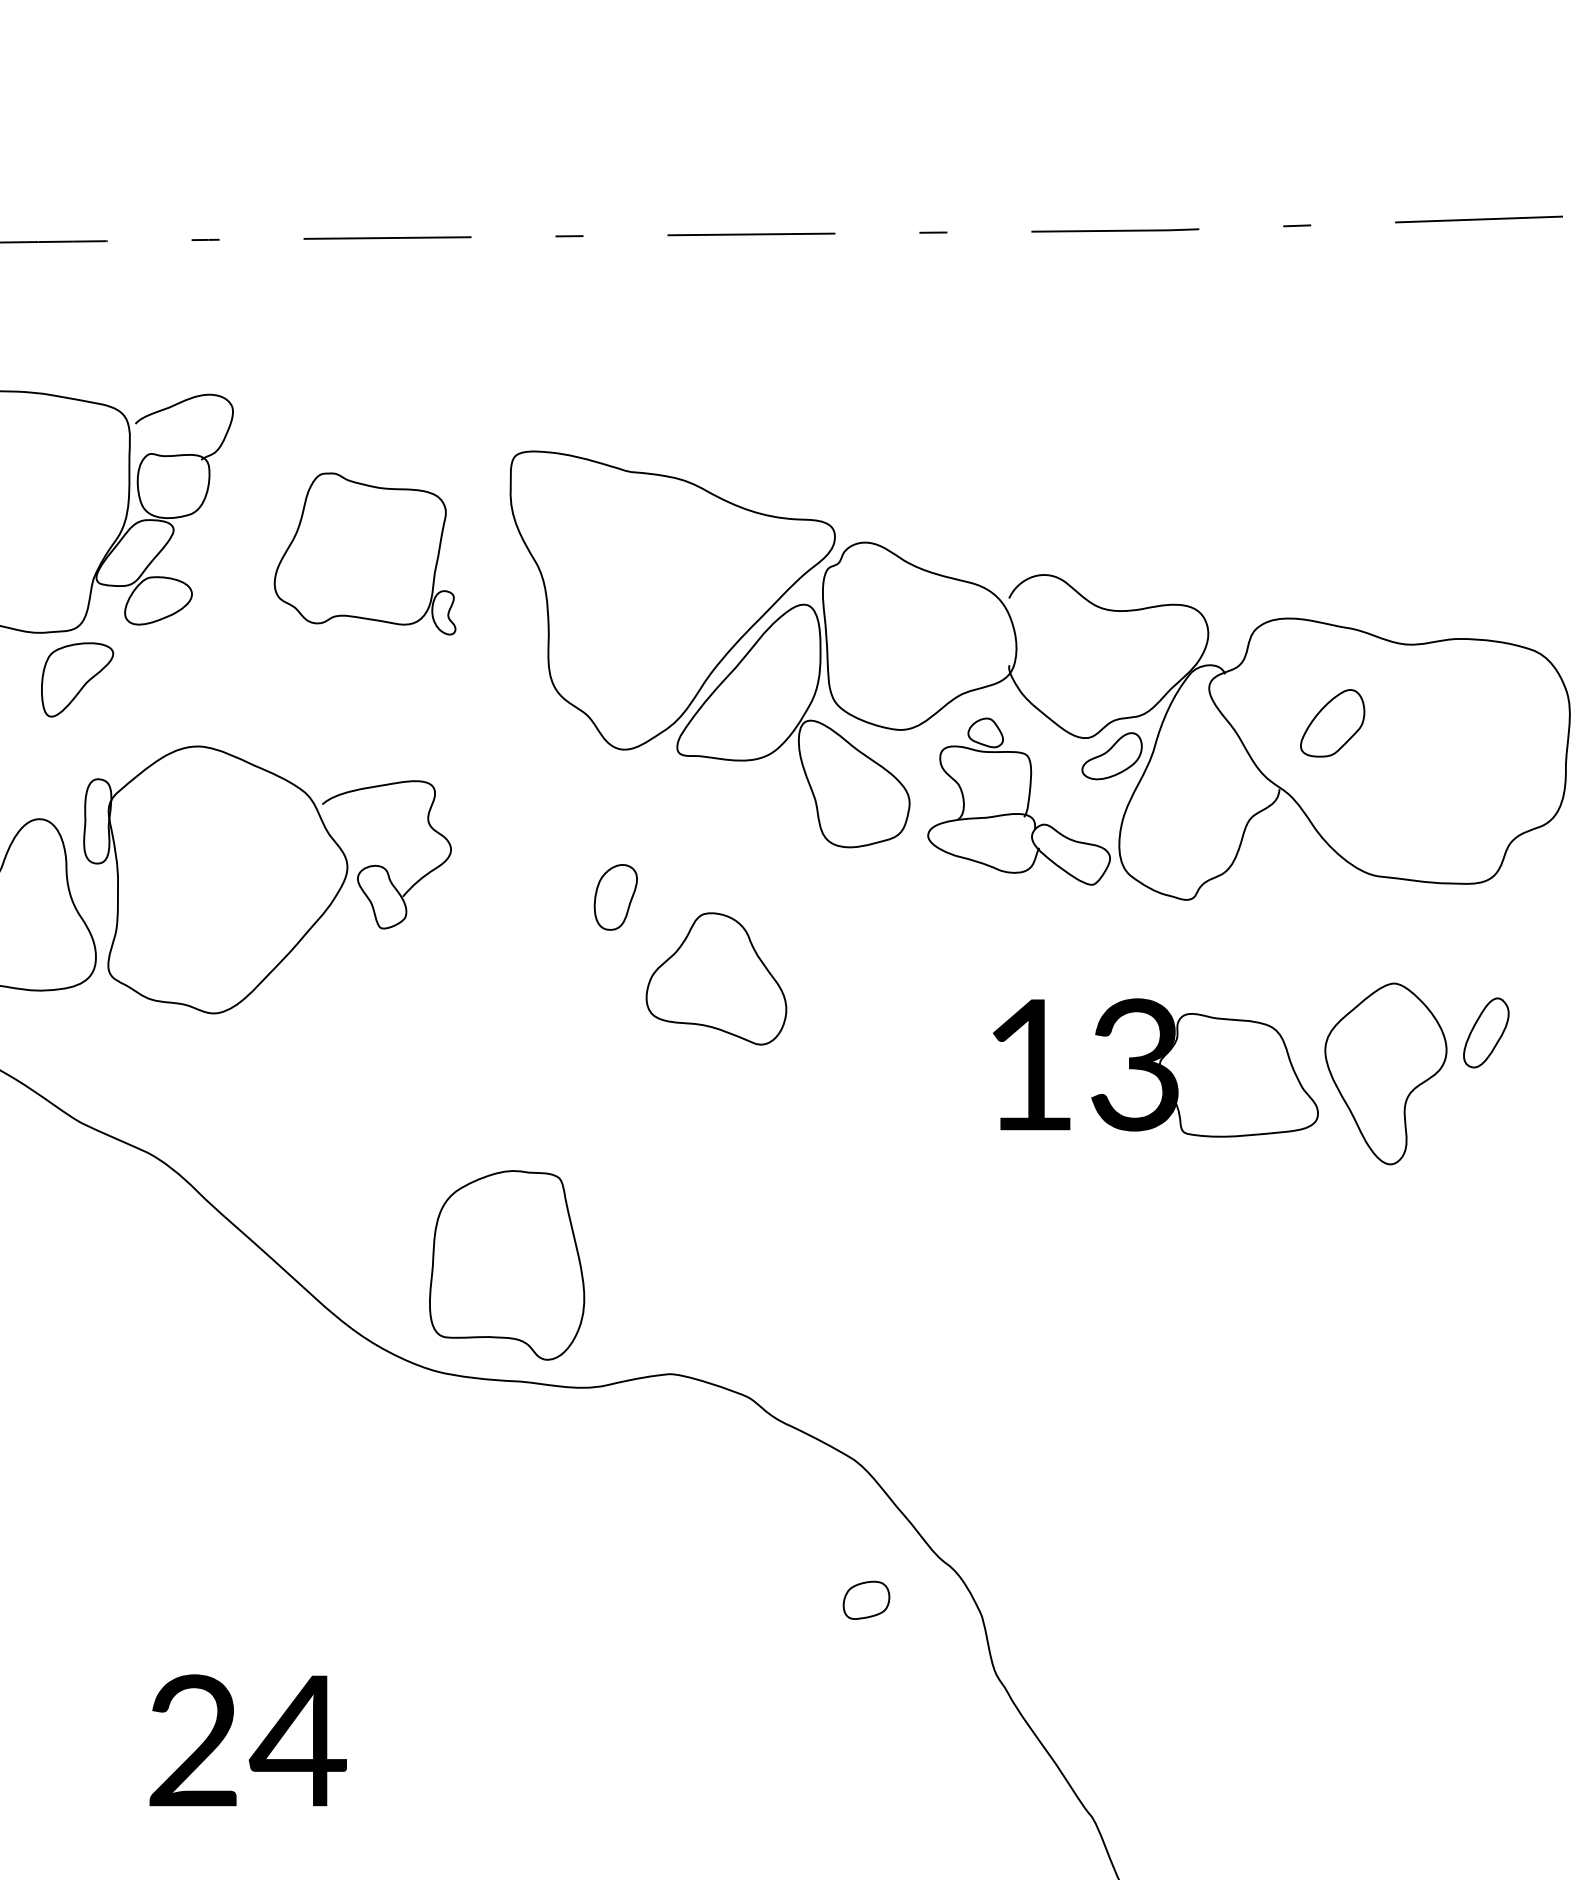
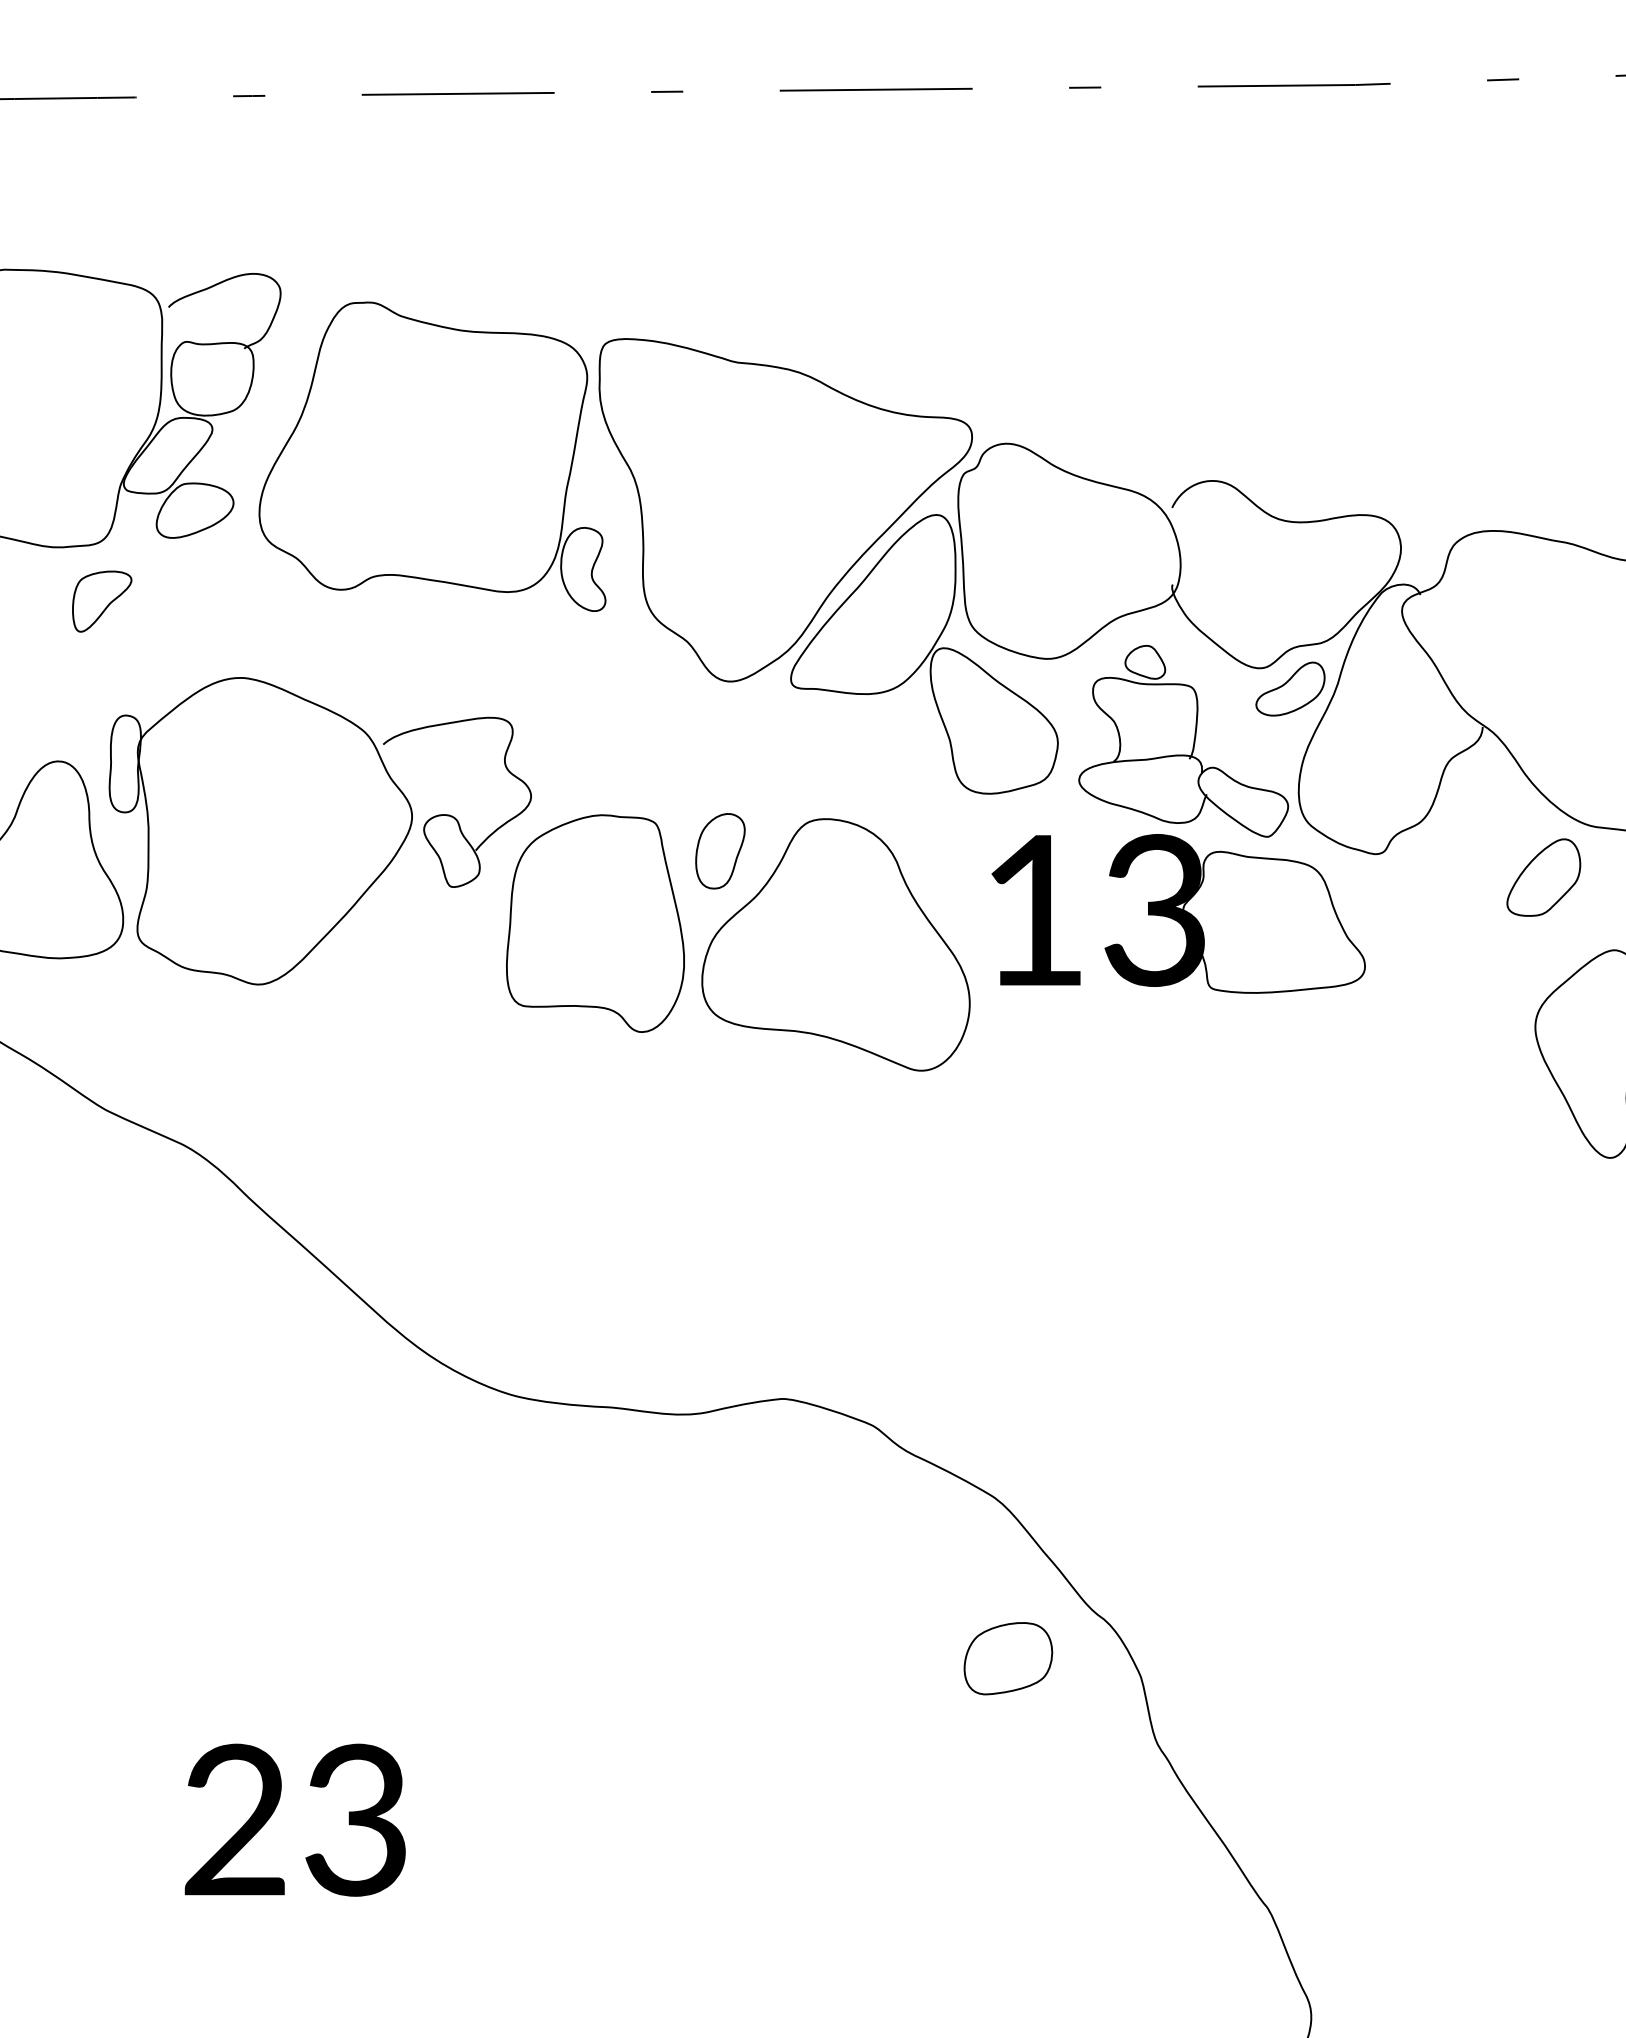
part: (364, 553) -> (431, 456), size x1.67
part: (77, 680) -> (102, 602), size x0.71
part: (1332, 723) -> (1543, 877), moved
part: (716, 978) -> (836, 944), size x1.67
part: (1155, 1067) -> (1178, 913), moved
part: (507, 1265) -> (595, 923), moved
part: (866, 1600) -> (1008, 1658), size x1.67
text: (297, 1740) -> (354, 1819), 24 -> 23

